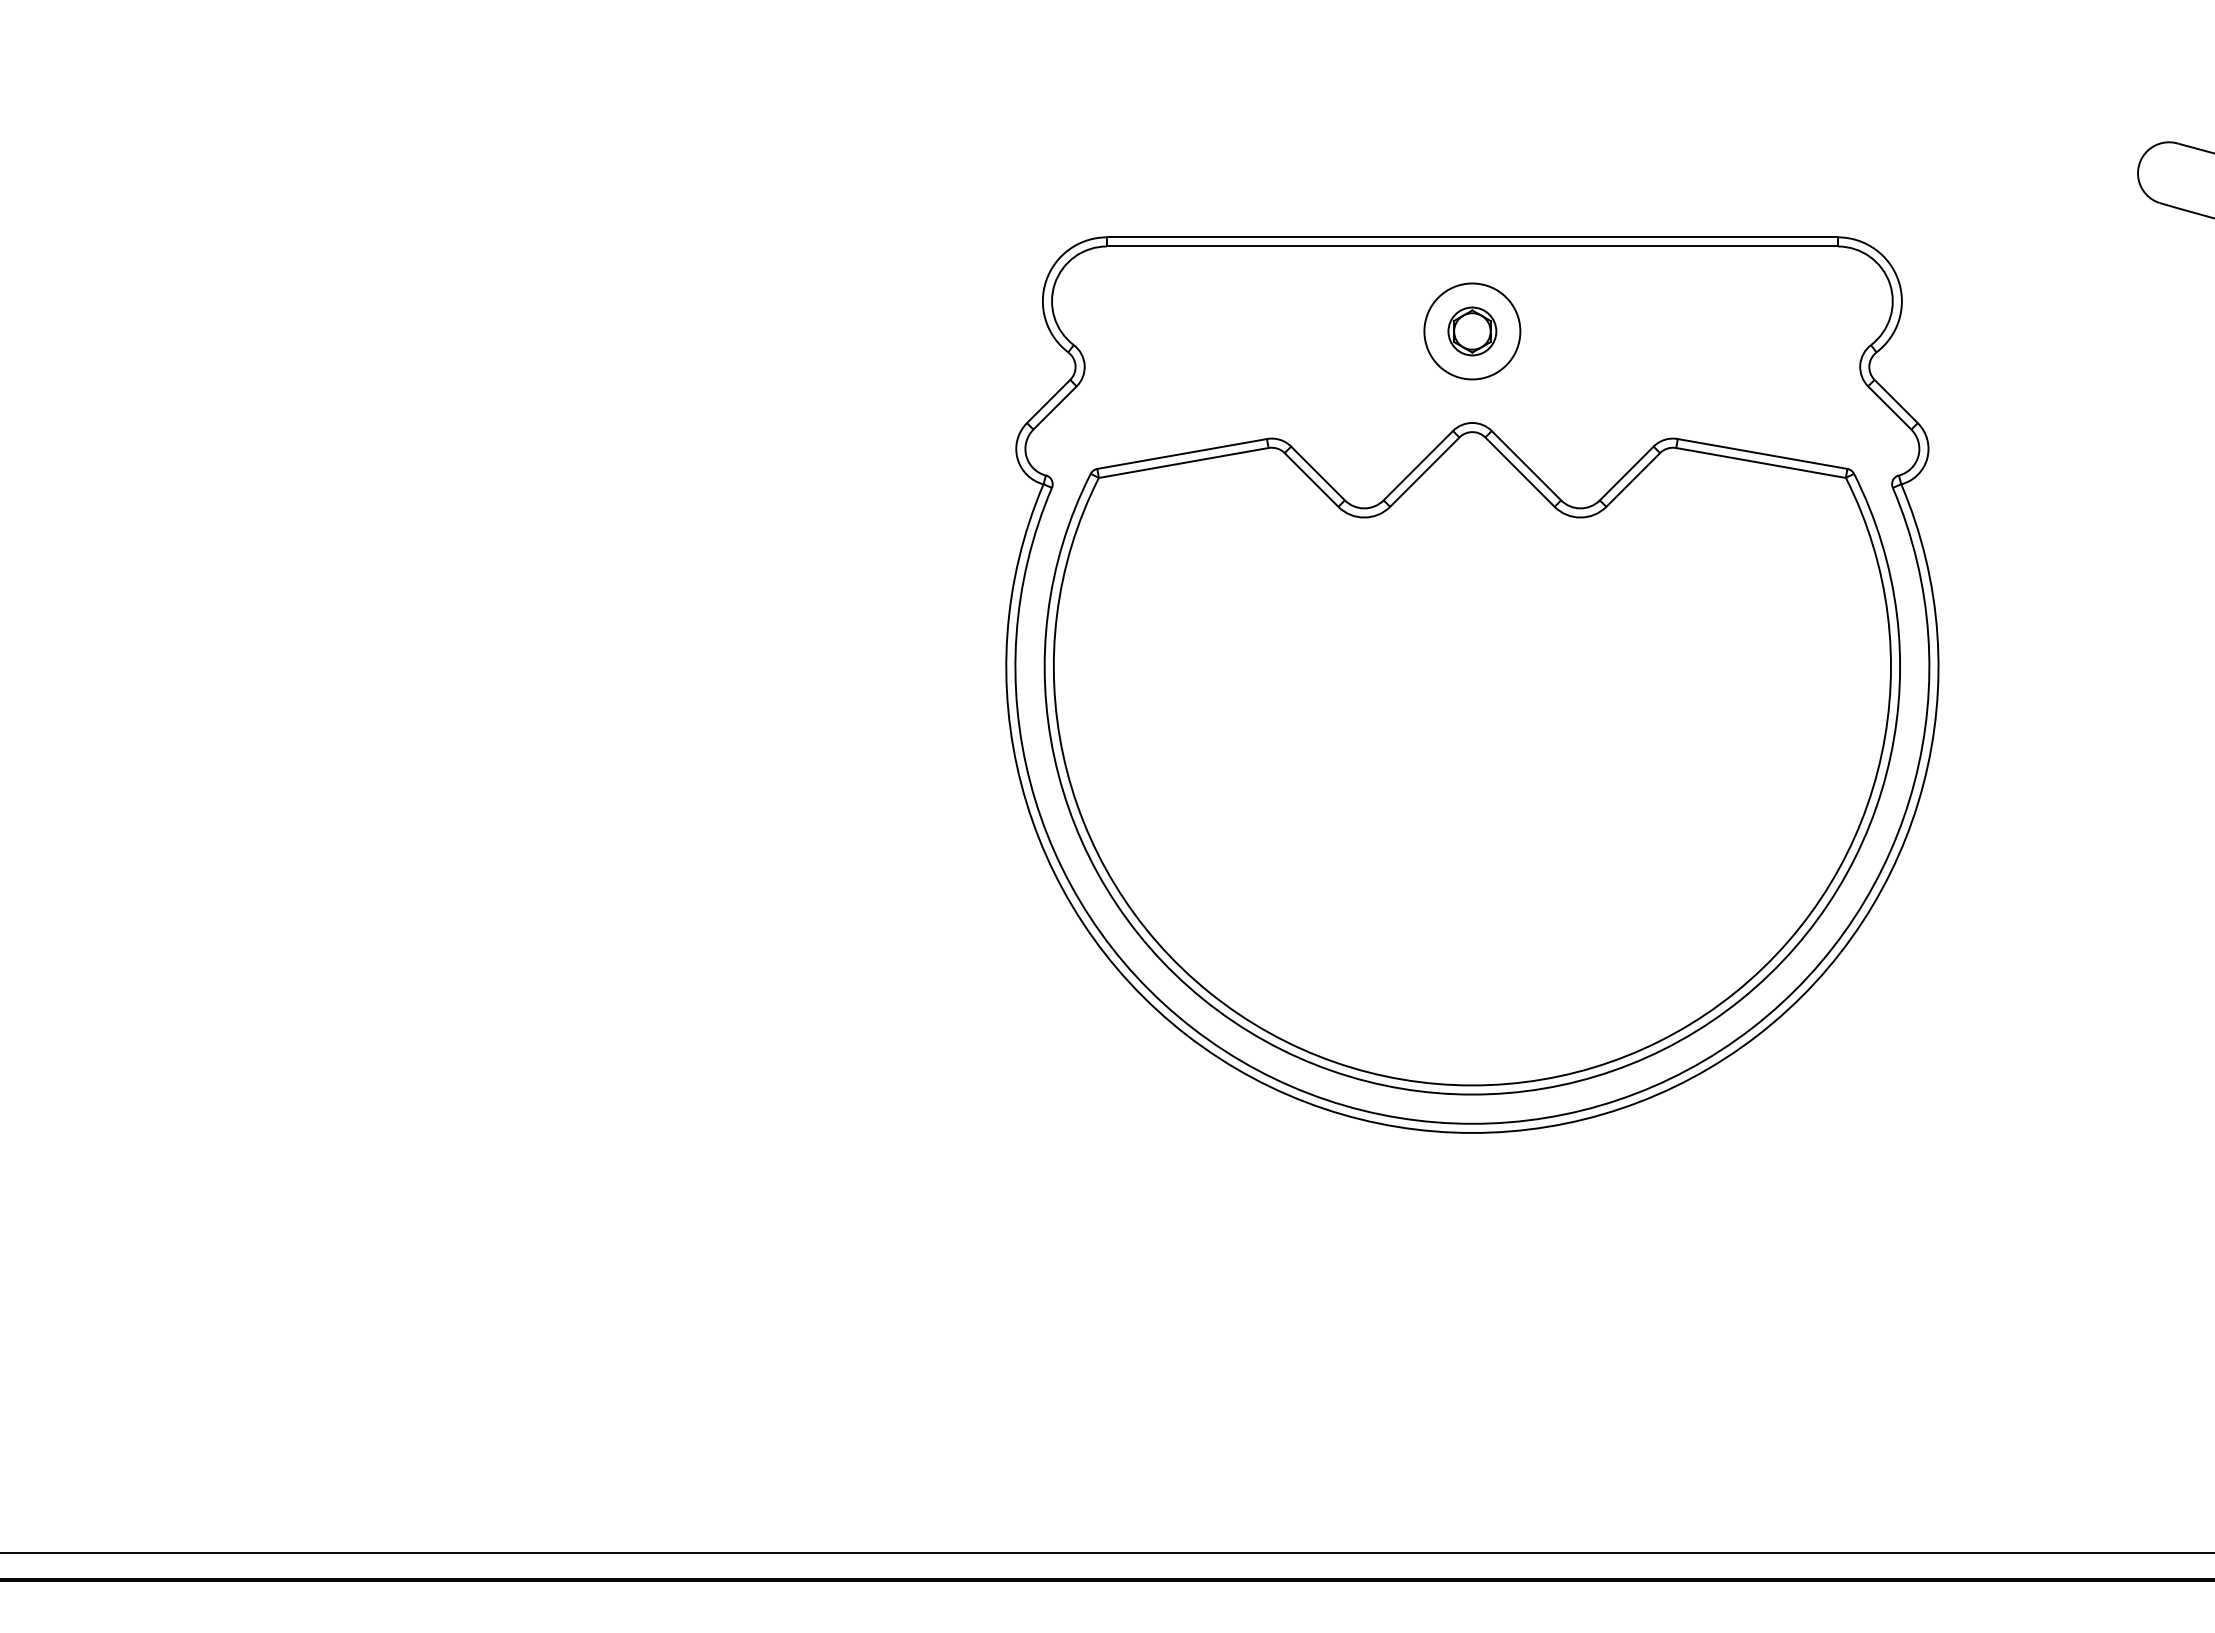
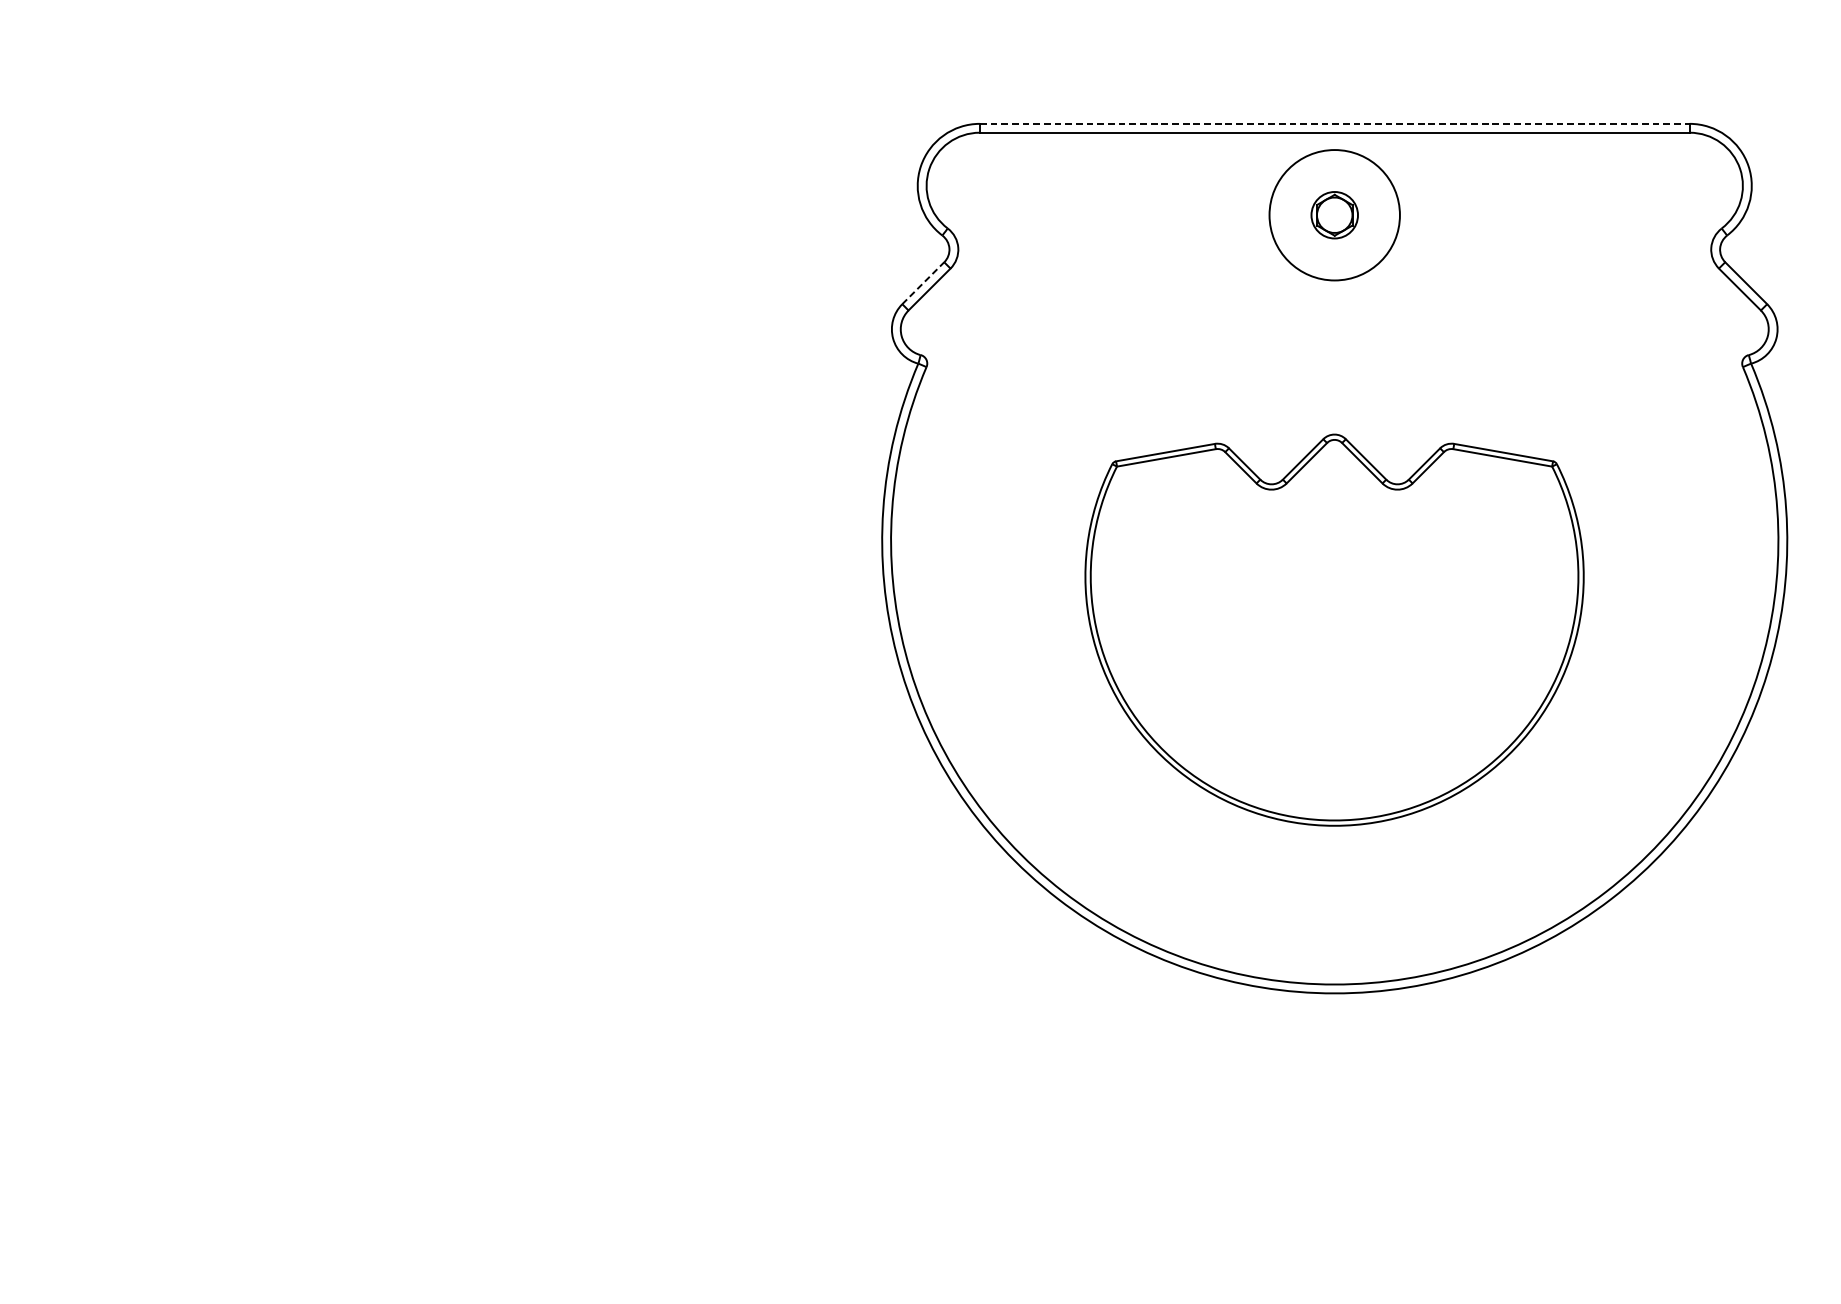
line: (1472, 237) -> (1334, 124), solid -> dashed
circle: (1472, 331) -> (1334, 215), size x1.4
line: (1048, 401) -> (923, 283), solid -> dashed
part: (1471, 758) -> (1333, 629), size x0.6

